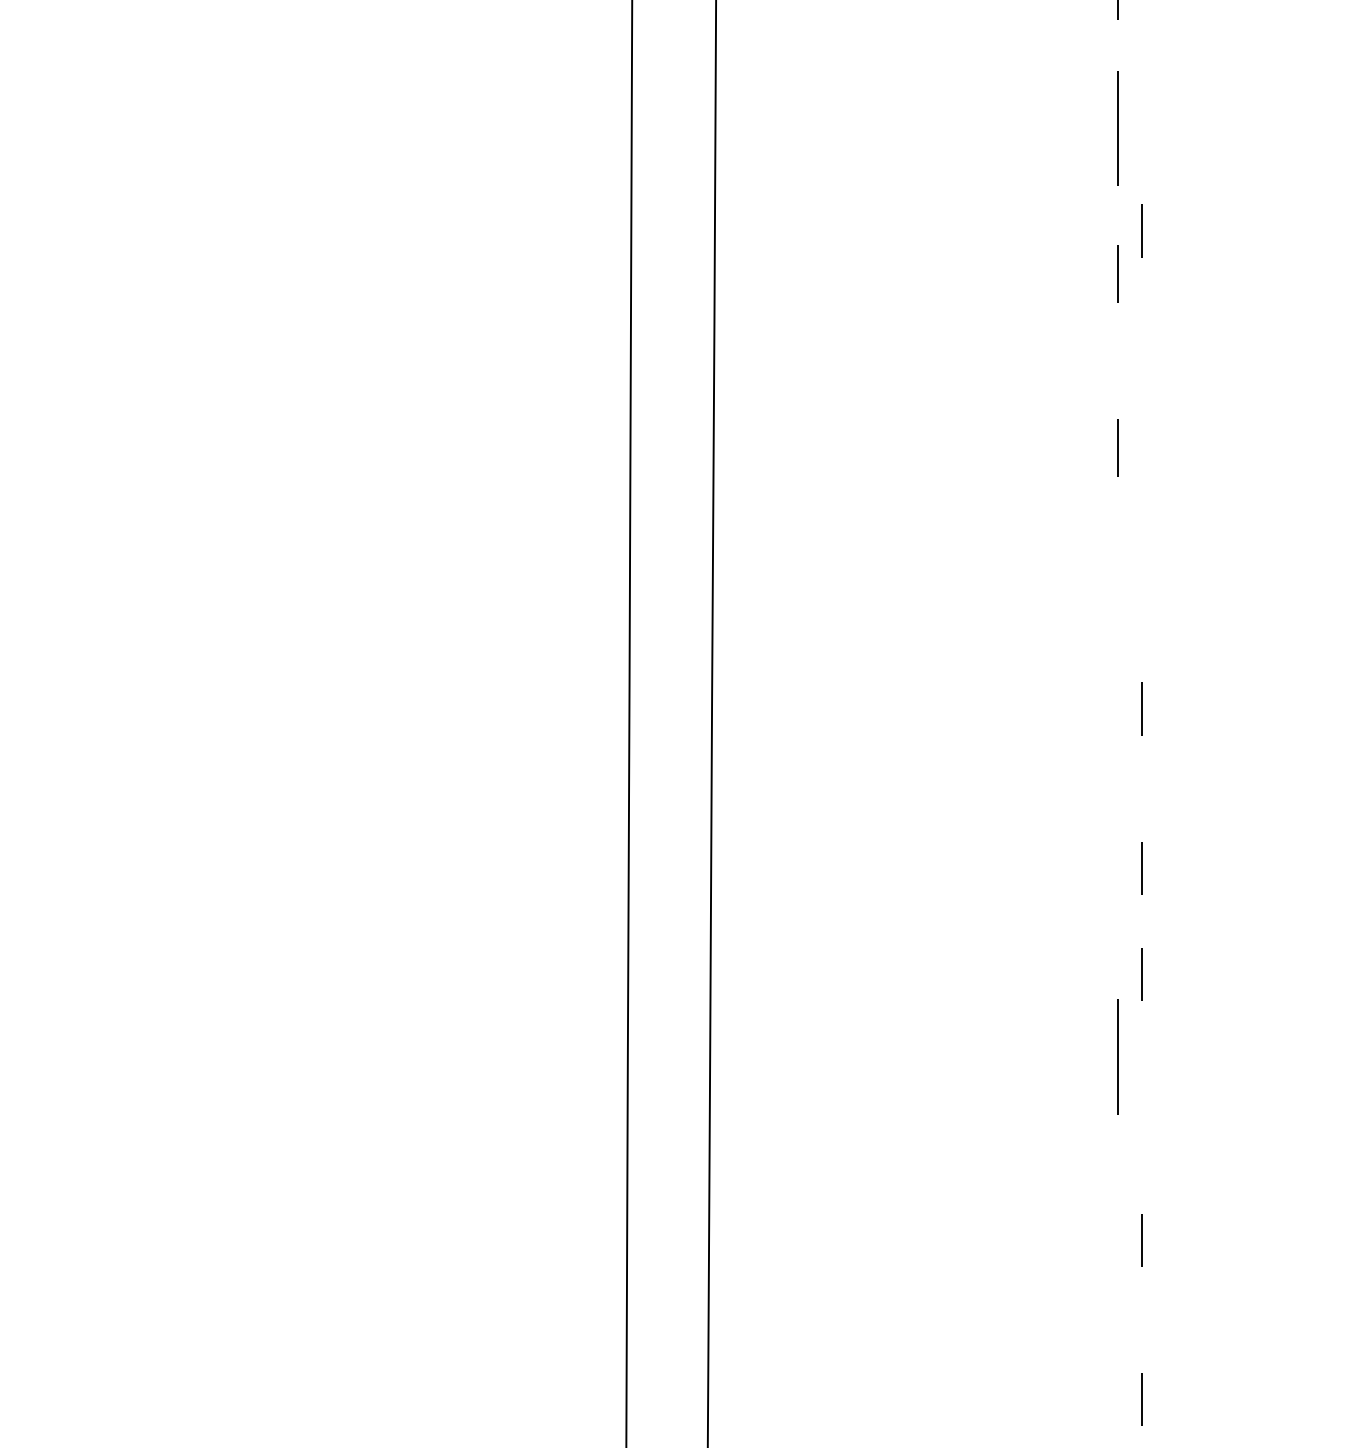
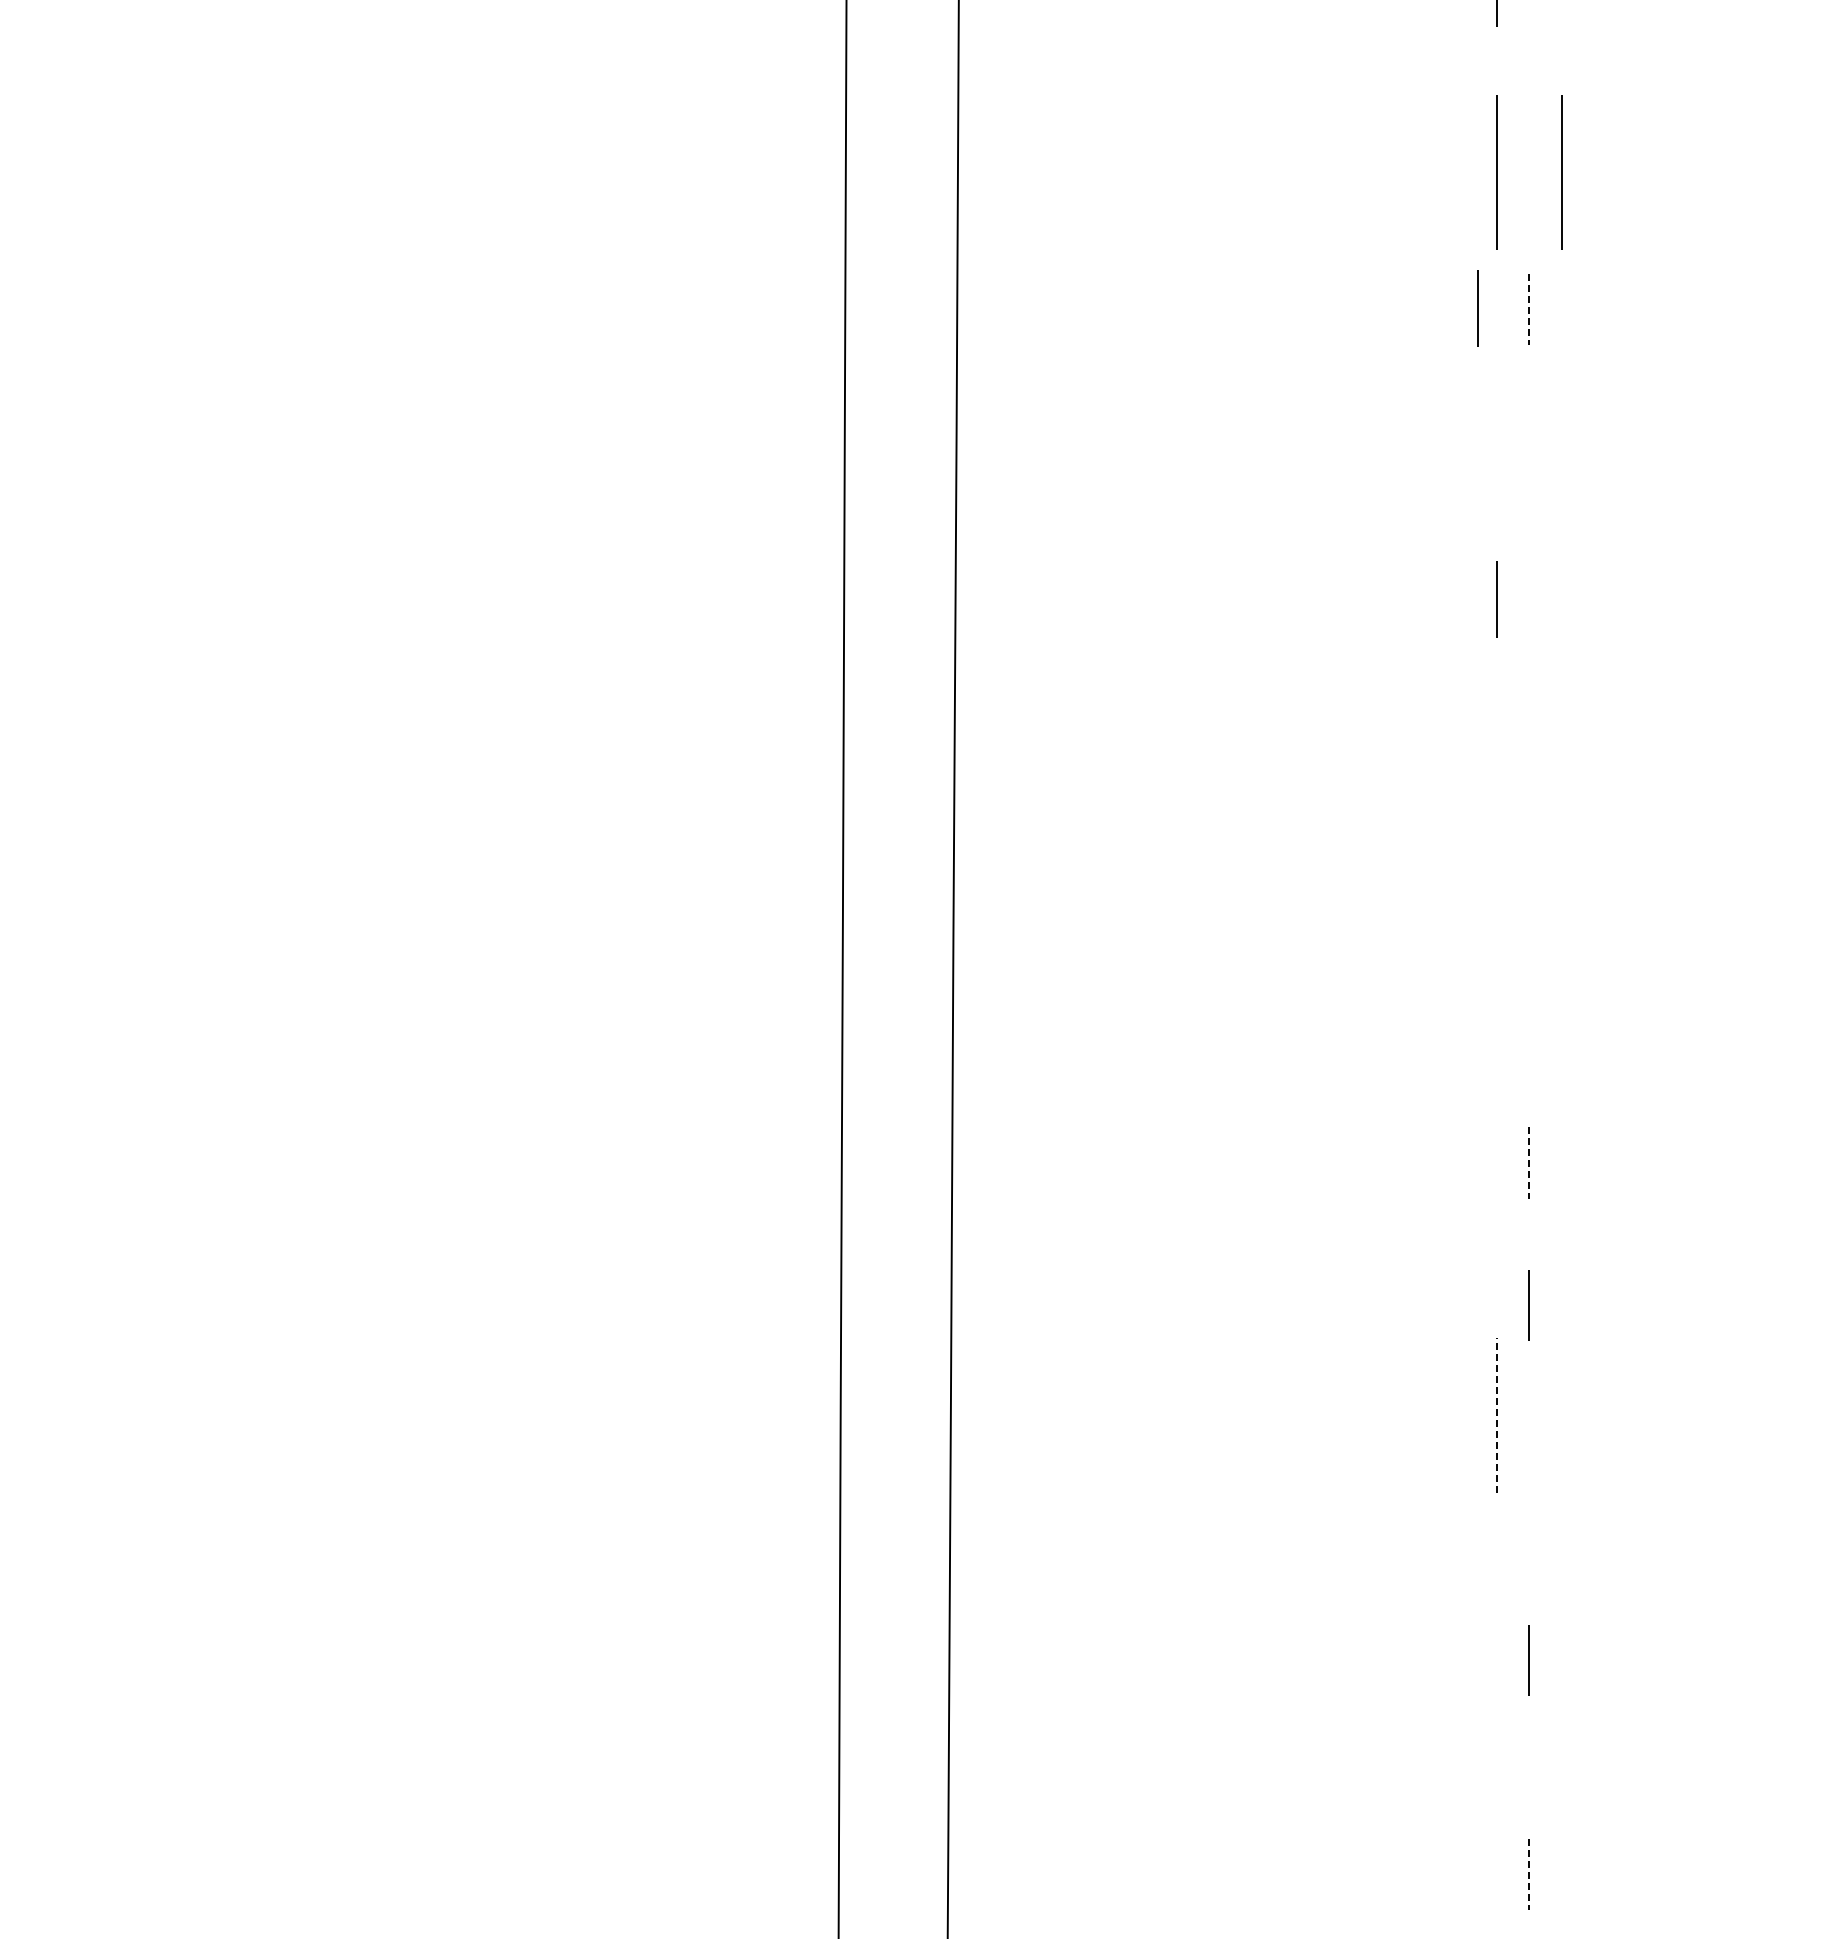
line: (1166, 128) -> (1561, 172), added
line: (1141, 231) -> (1528, 309), solid -> dashed
line: (1117, 273) -> (1477, 308), moved
line: (1141, 709) -> (1528, 949), removed
line: (1141, 868) -> (1528, 1162), solid -> dashed
line: (1117, 1057) -> (1496, 1415), solid -> dashed
line: (1141, 1399) -> (1528, 1874), solid -> dashed

